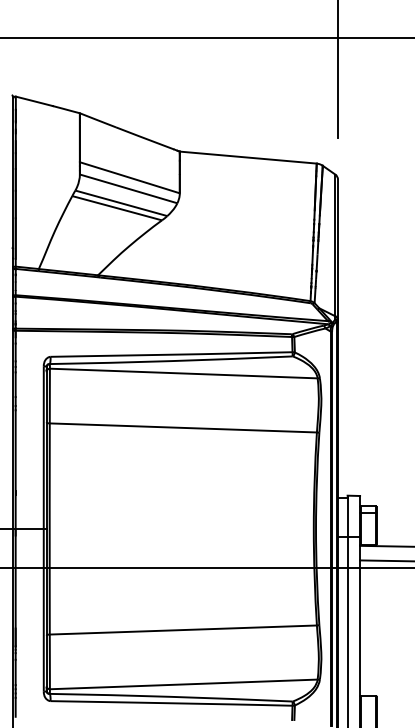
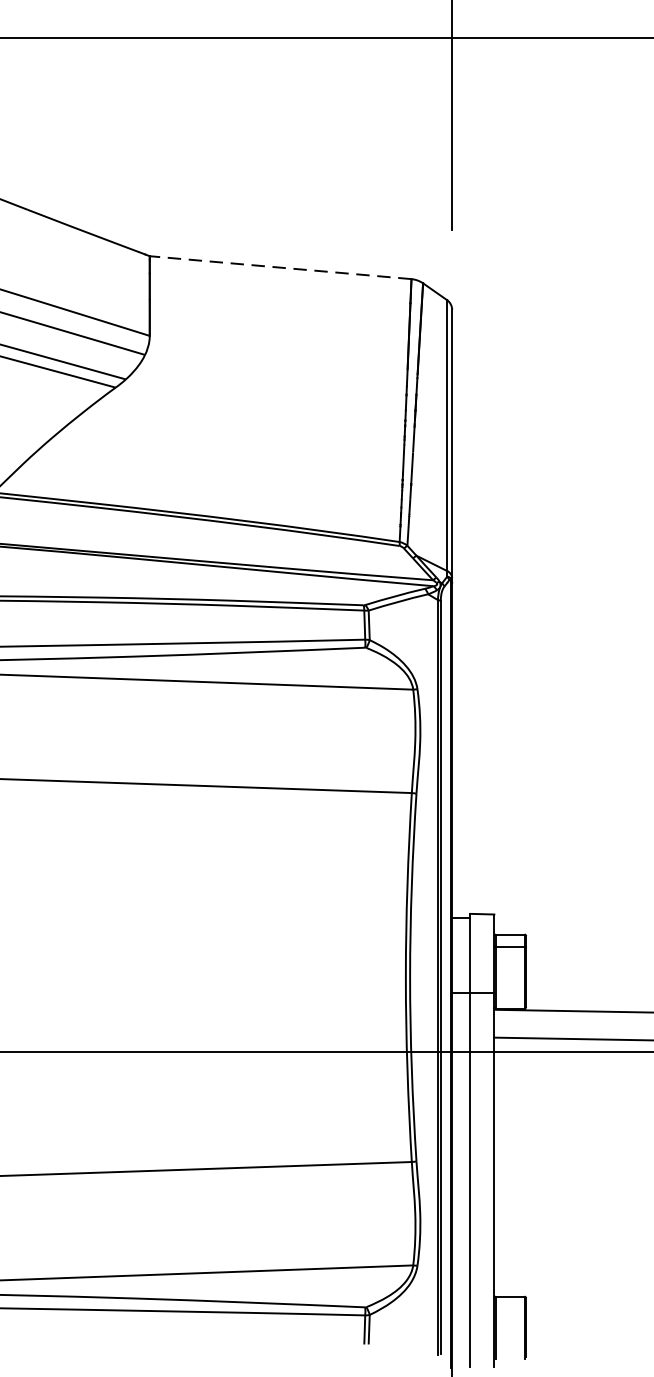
line: (248, 157) -> (281, 267), solid -> dashed

